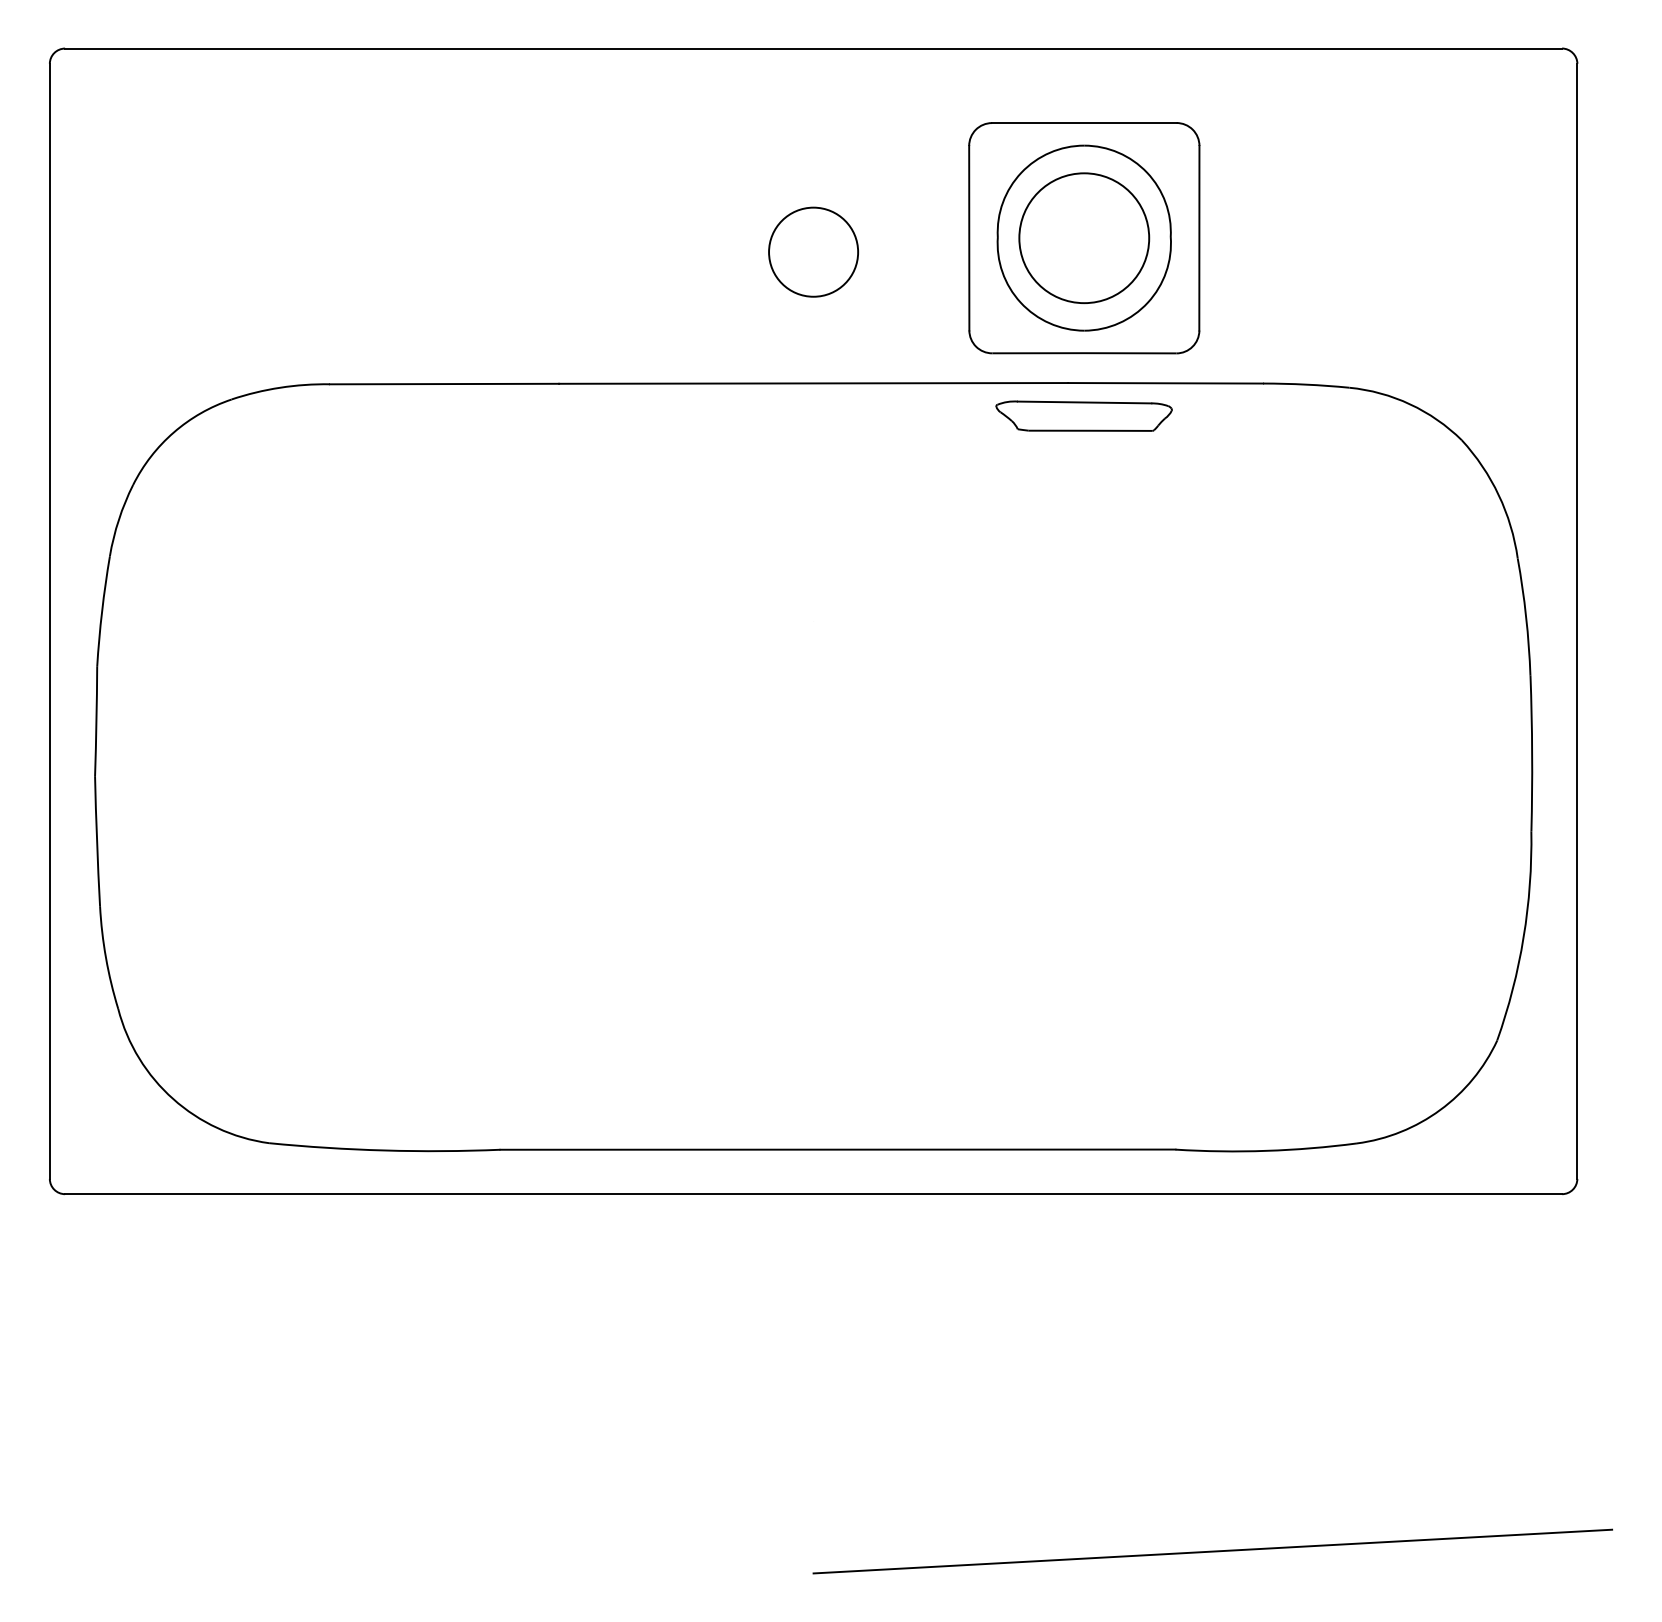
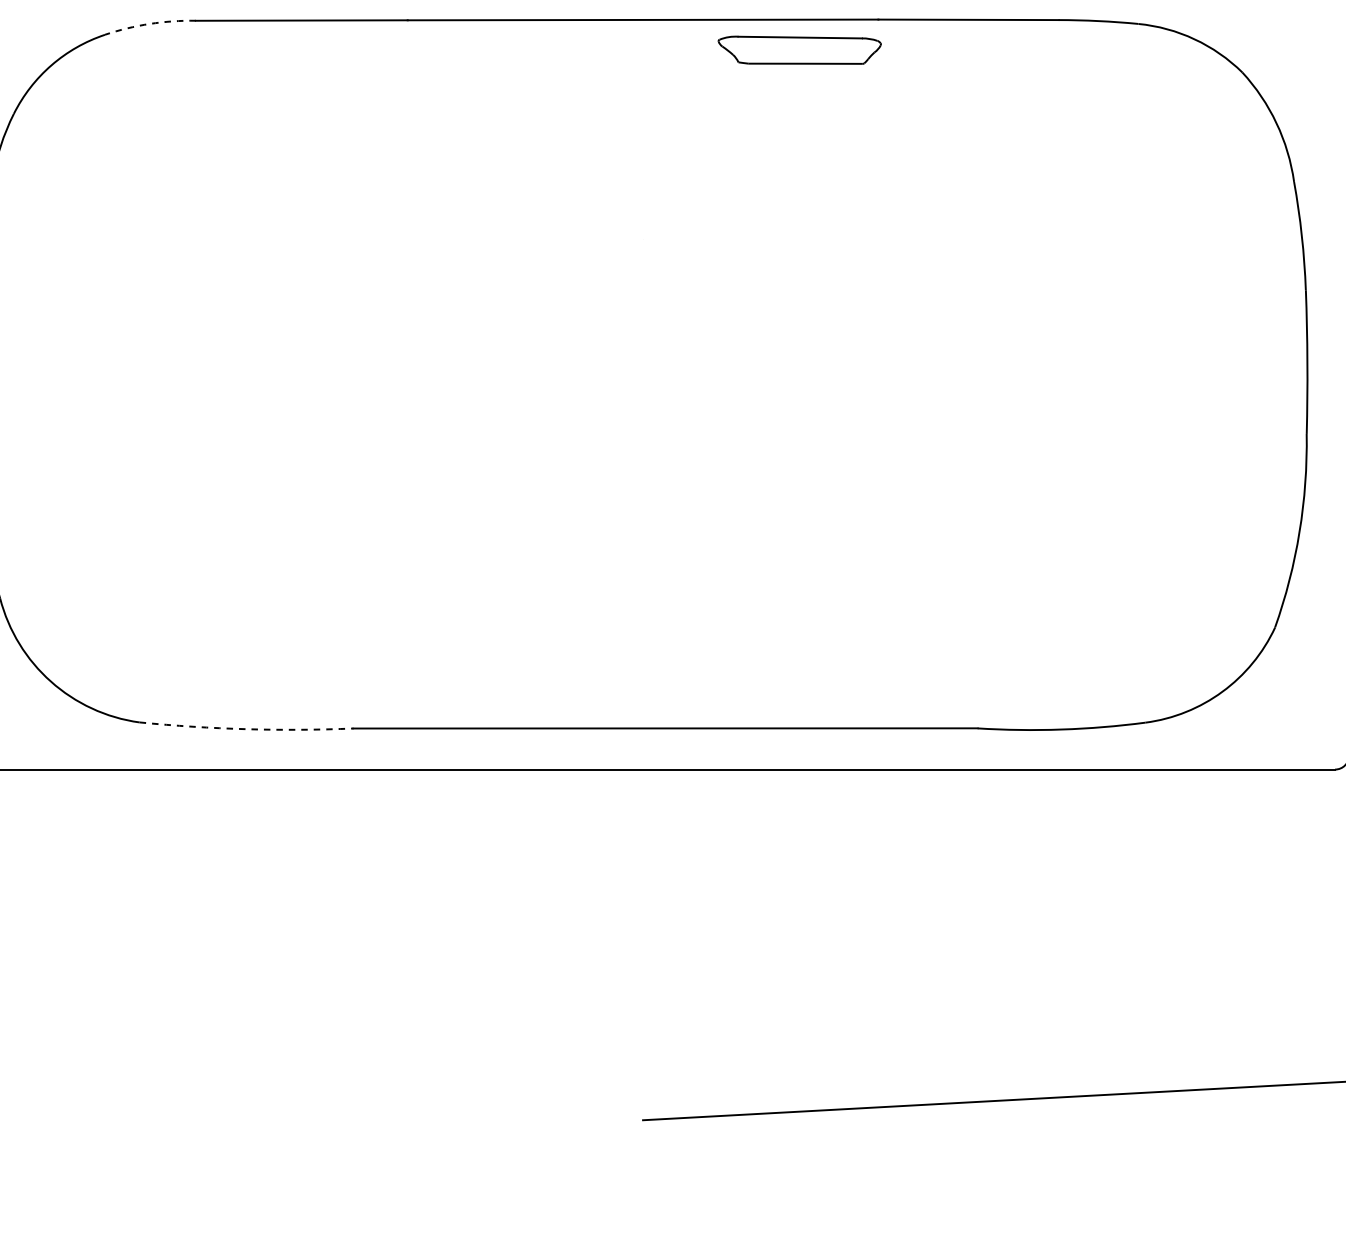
arc: (280, 387) -> (150, 23), solid -> dashed
part: (1083, 415) -> (799, 49), moved
arc: (384, 1150) -> (246, 729), solid -> dashed

